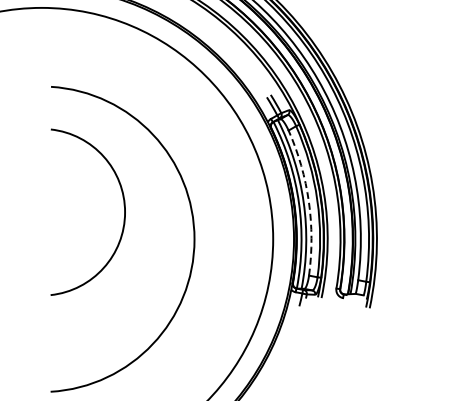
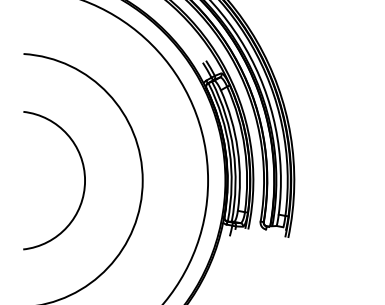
arc: (308, 201) -> (237, 149), dashed -> solid
arc: (123, 205) -> (83, 174), moved

